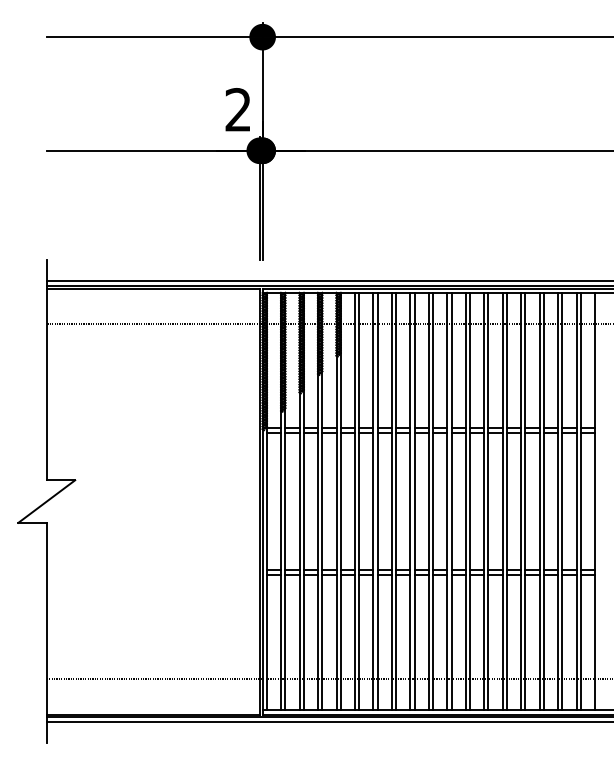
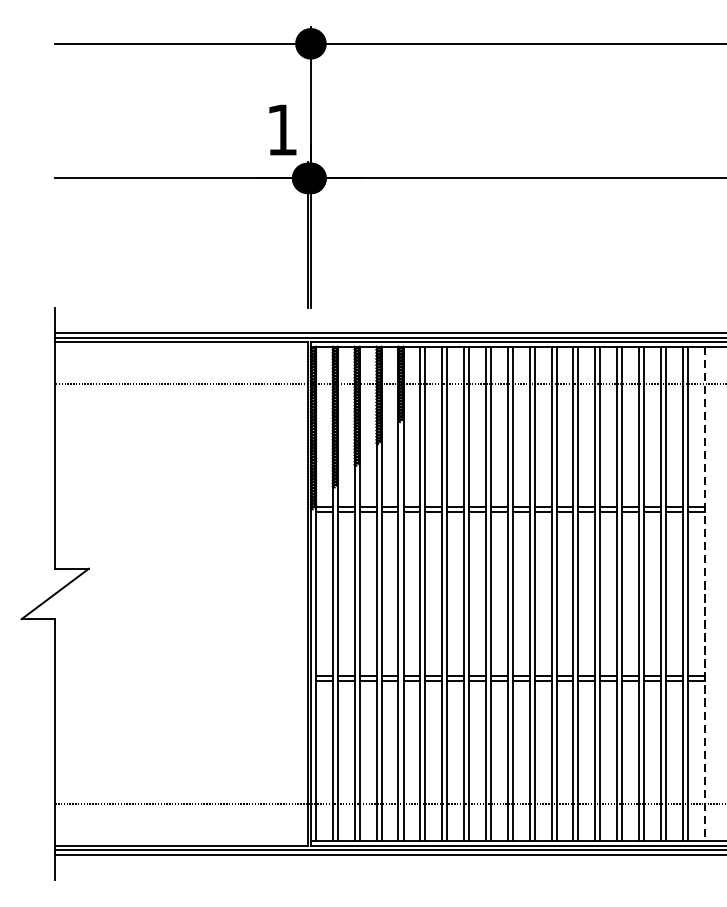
text: (237, 109) -> (281, 129), 2 -> 1
line: (594, 501) -> (704, 593), solid -> dashed

